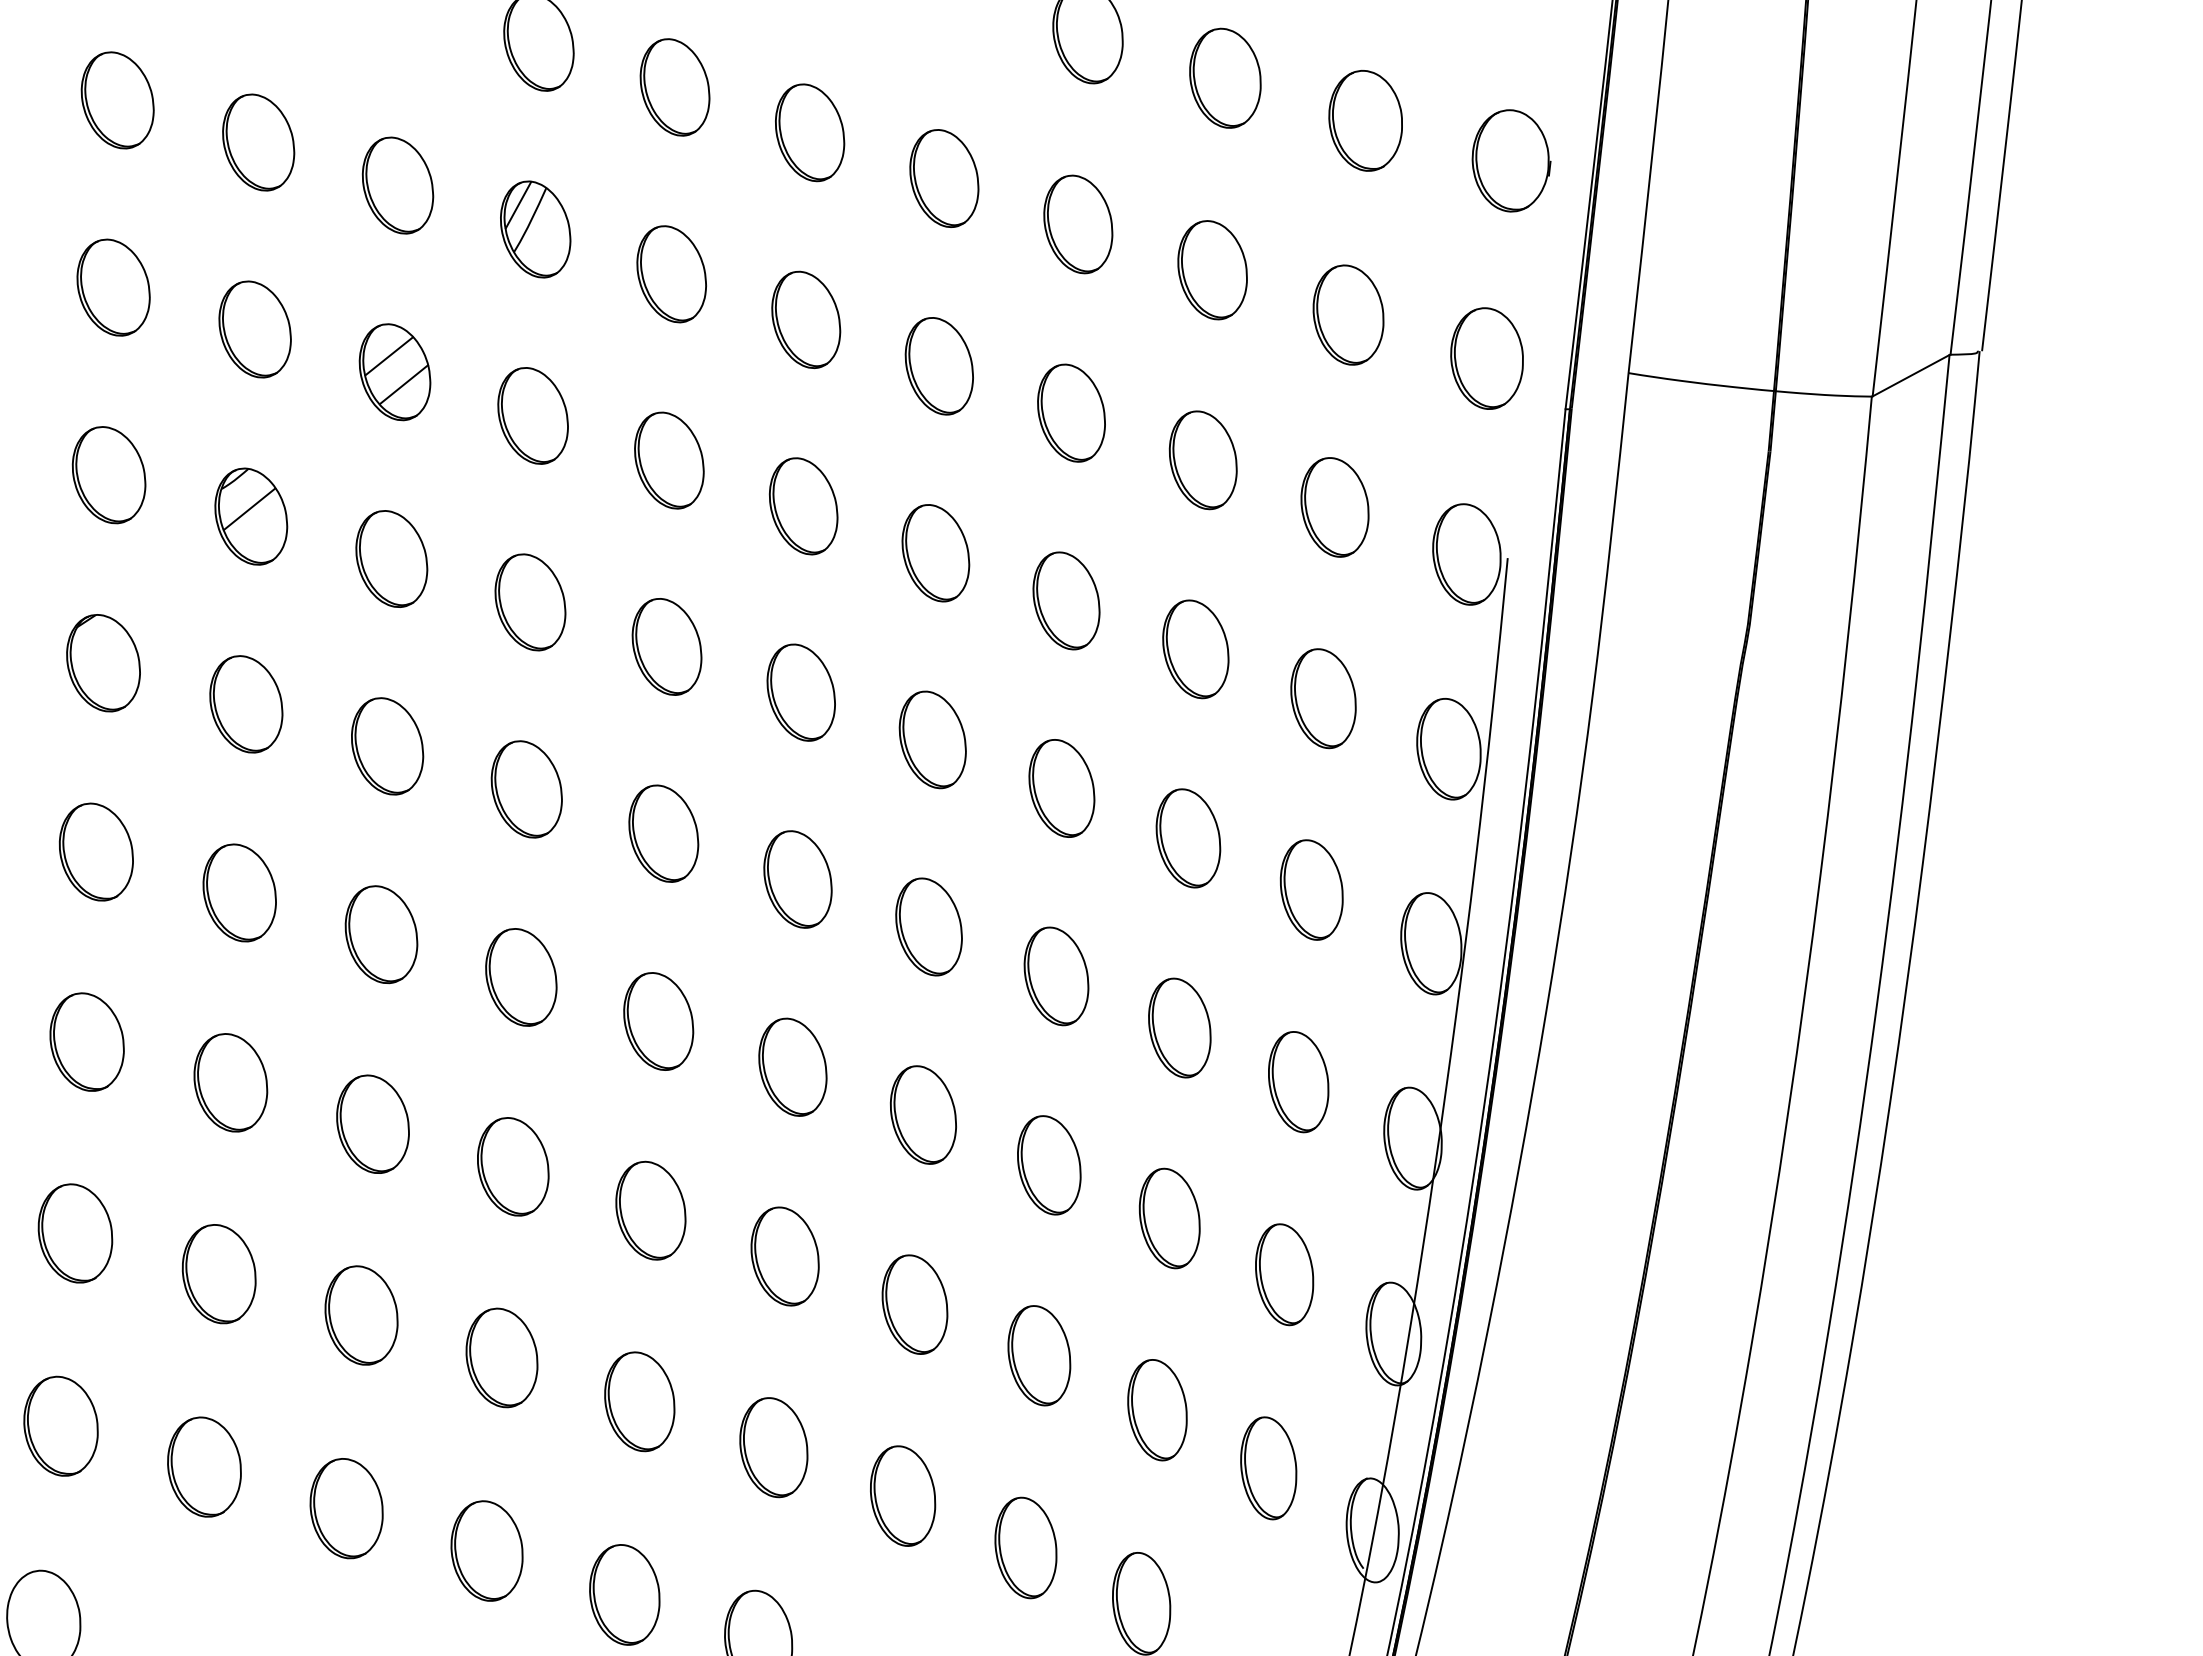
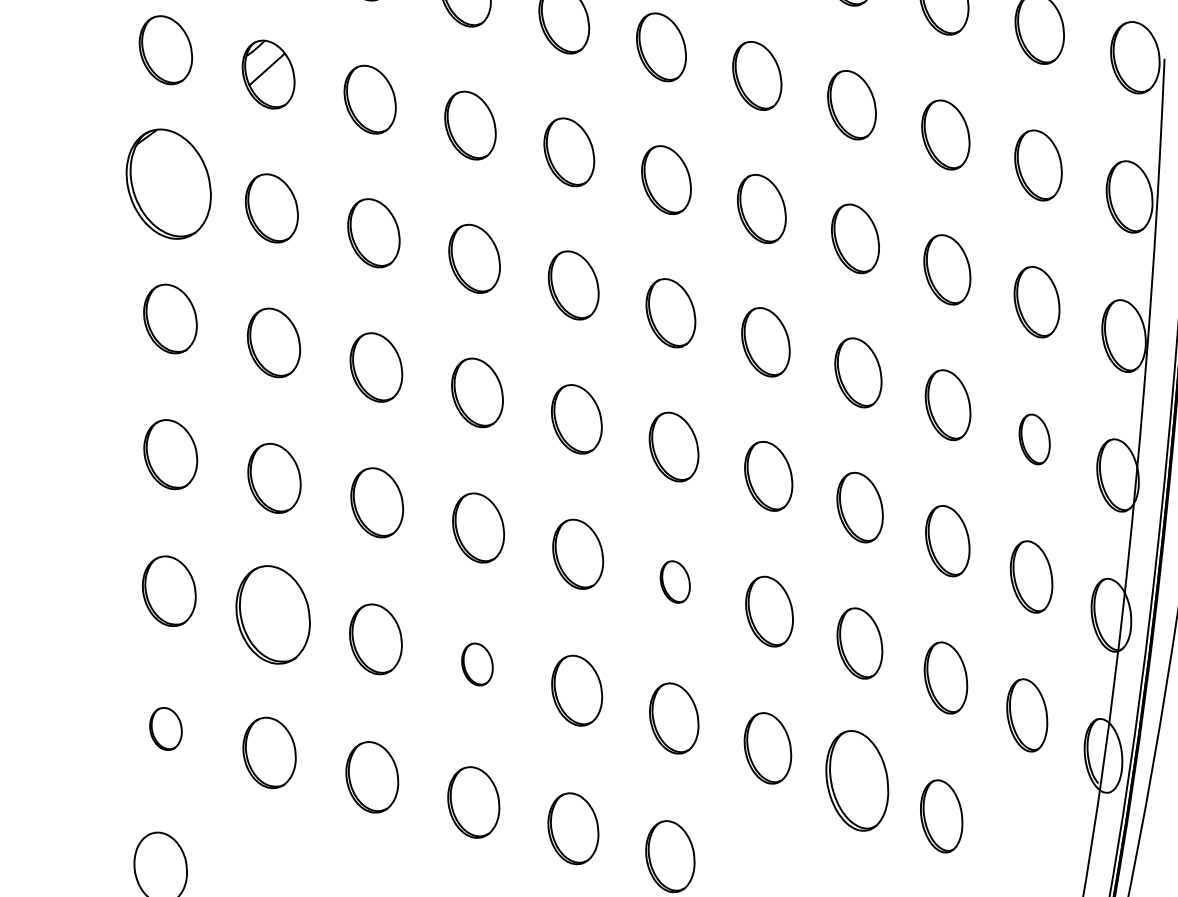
part: (103, 663) -> (168, 184), size x1.6
part: (1298, 1082) -> (1034, 439), size x0.7
part: (784, 1256) -> (674, 582), size x0.6
part: (218, 1274) -> (272, 615), size x1.4
part: (501, 1357) -> (477, 664), size x0.6
part: (60, 1425) -> (165, 728), size x0.6
part: (1025, 1547) -> (856, 780), size x1.4

